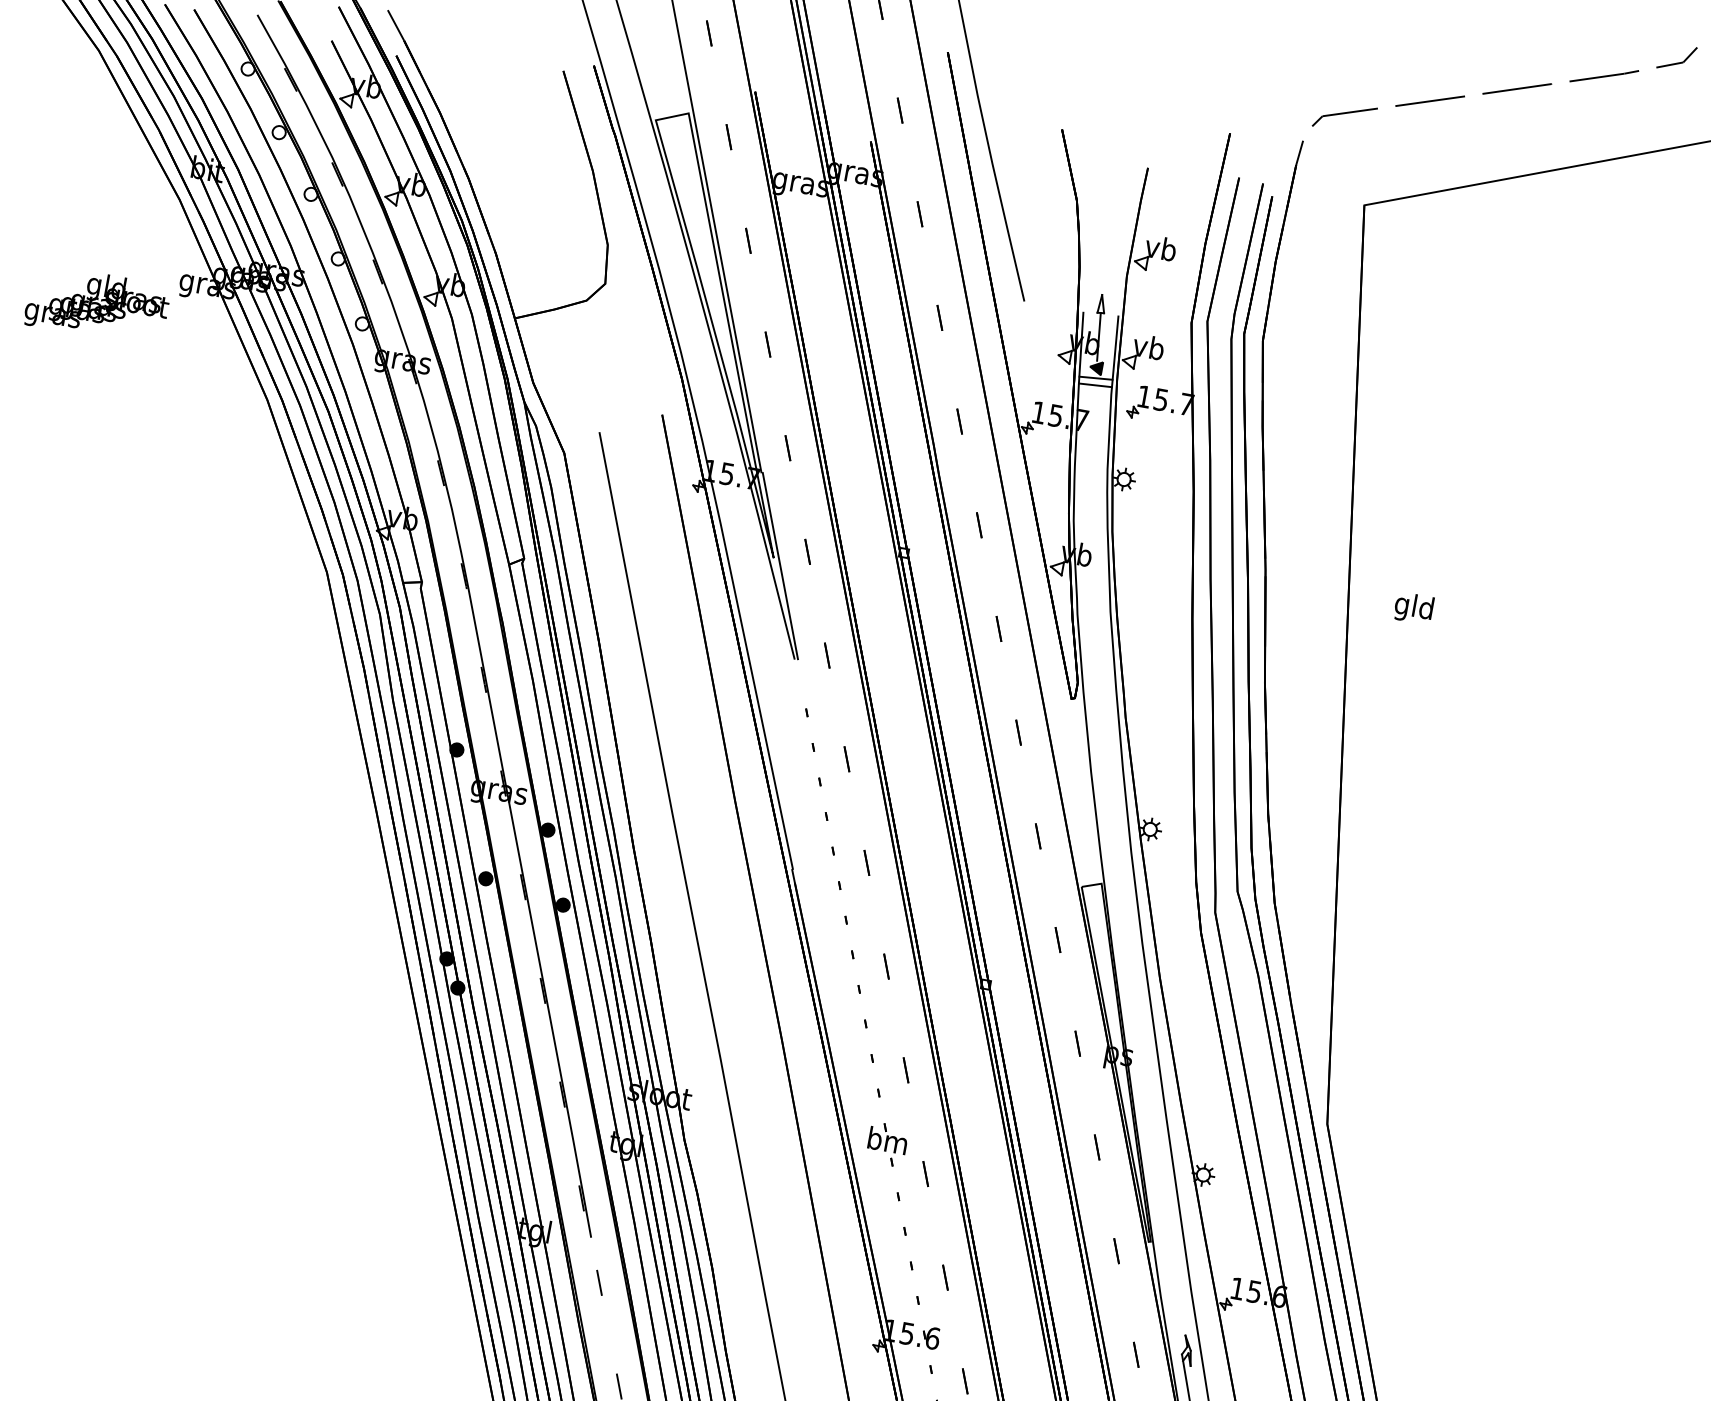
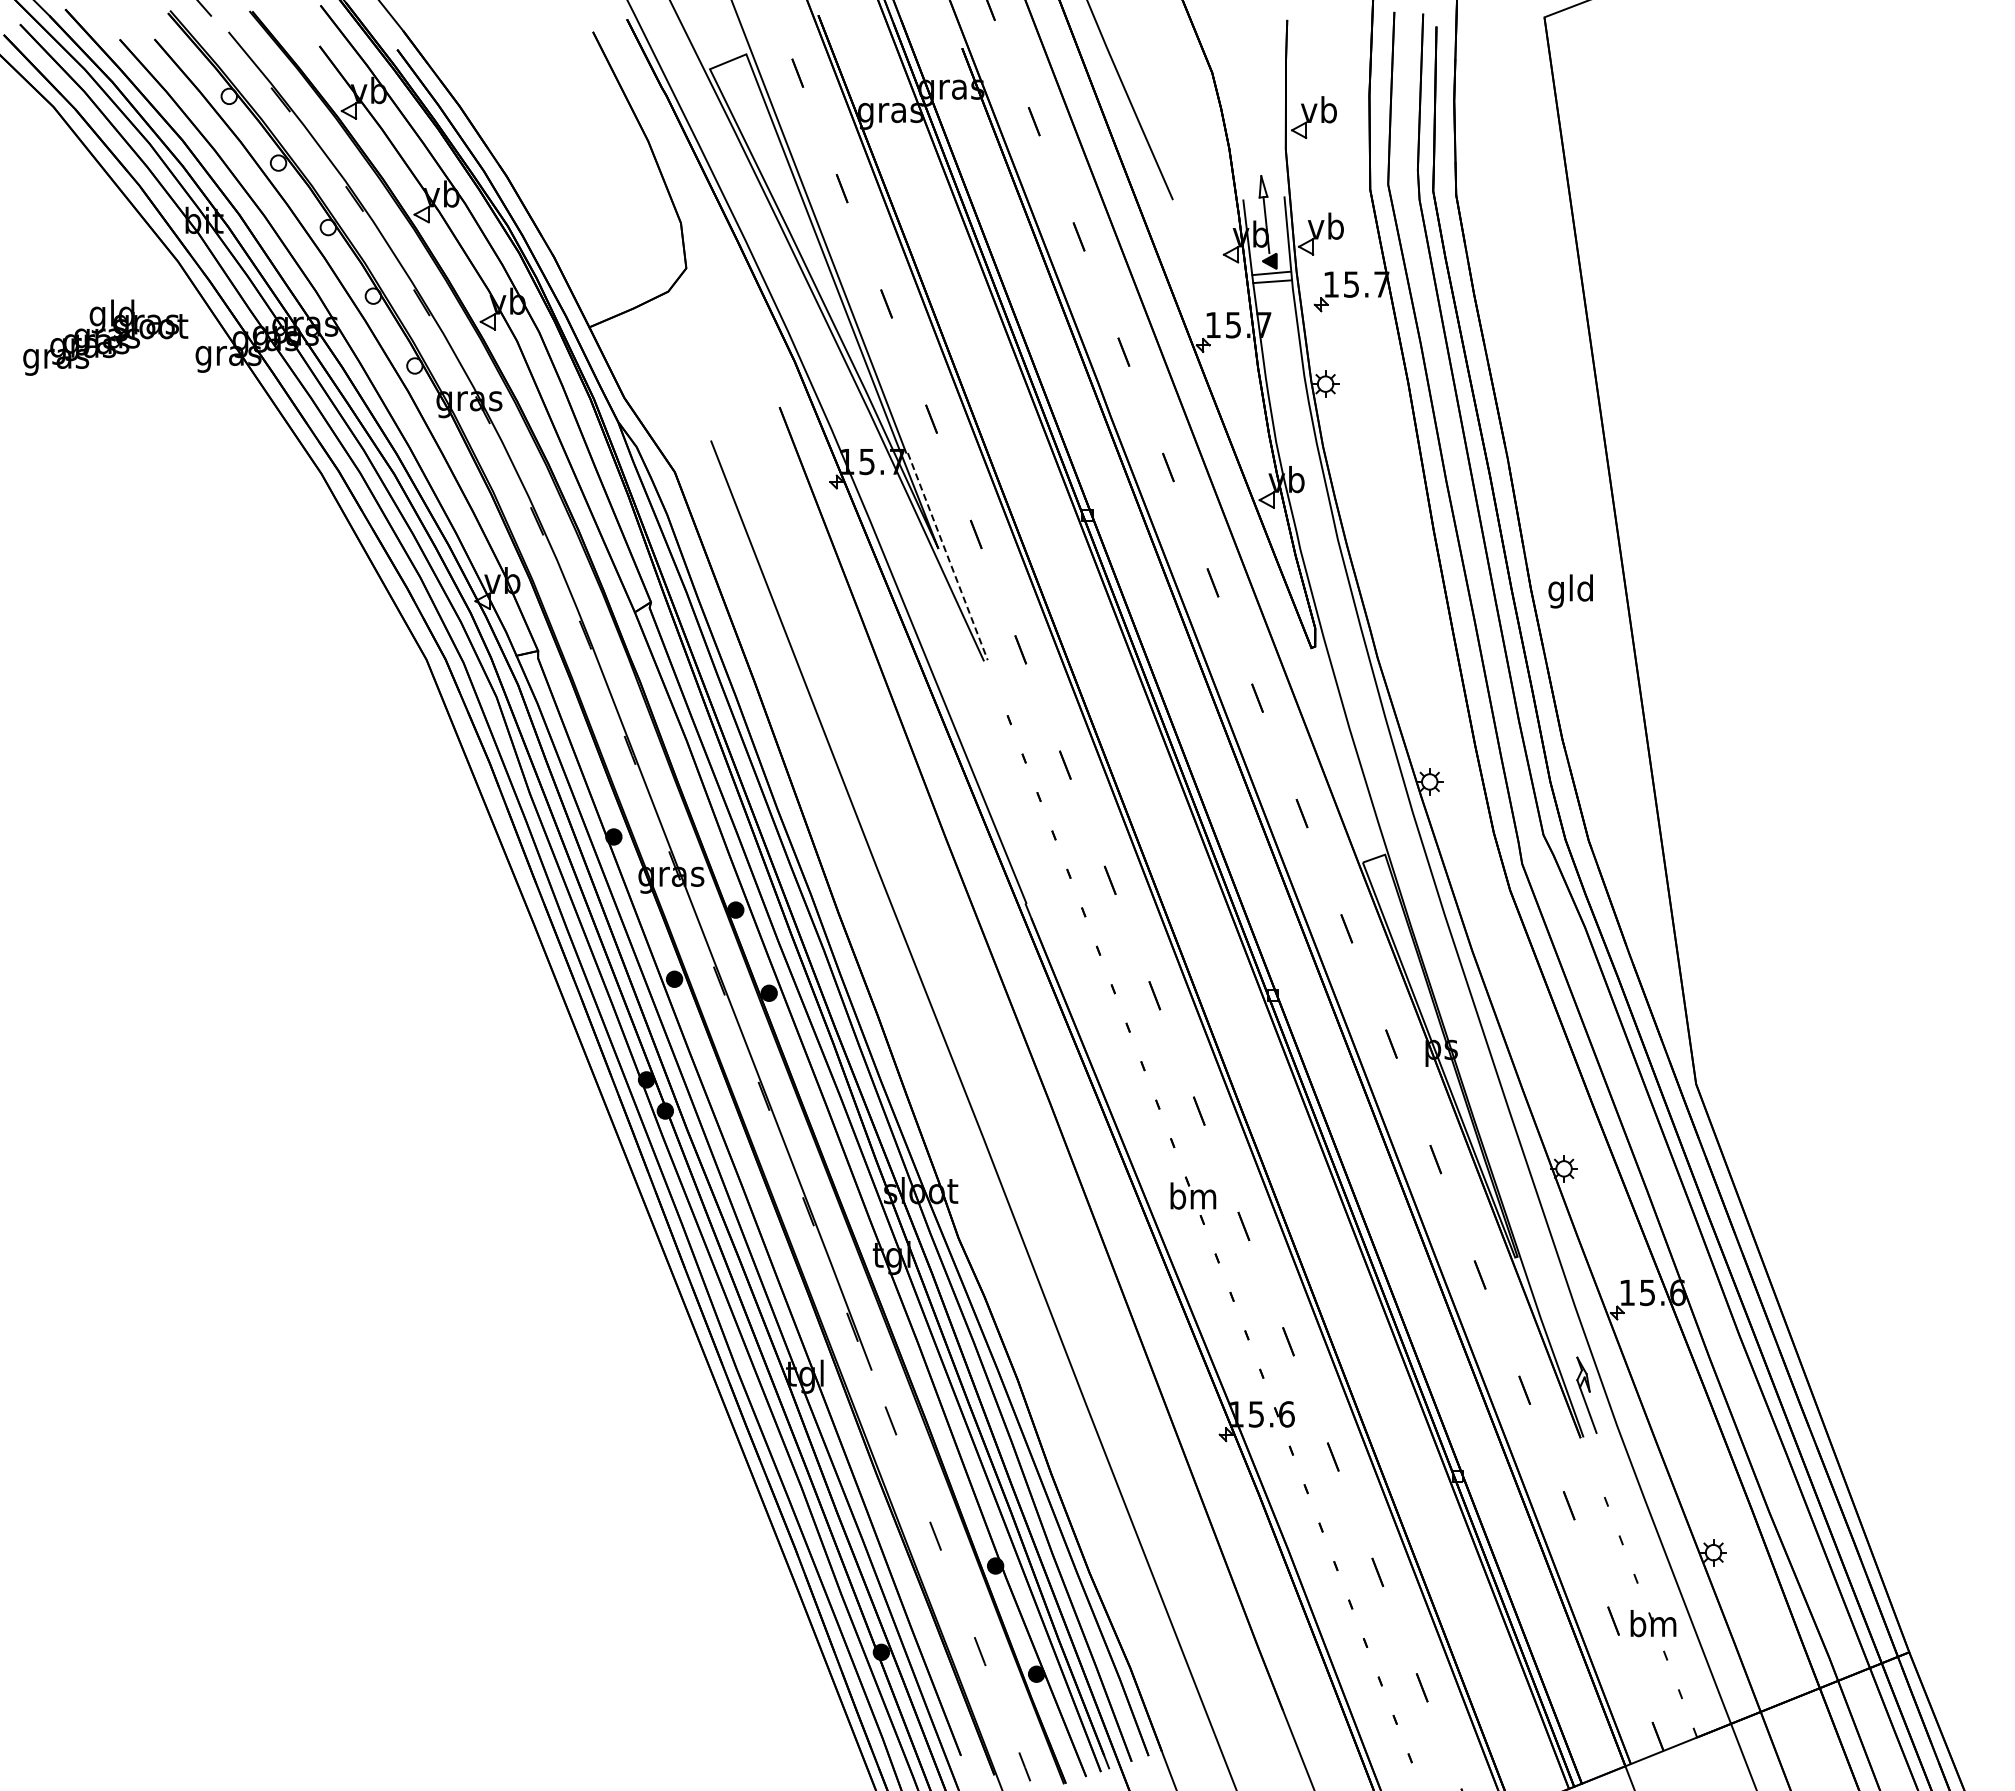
text: (97, 305) -> (105, 337), moved
line: (780, 565) -> (947, 556), solid -> dashed
text: (1413, 608) -> (1570, 591), moved

